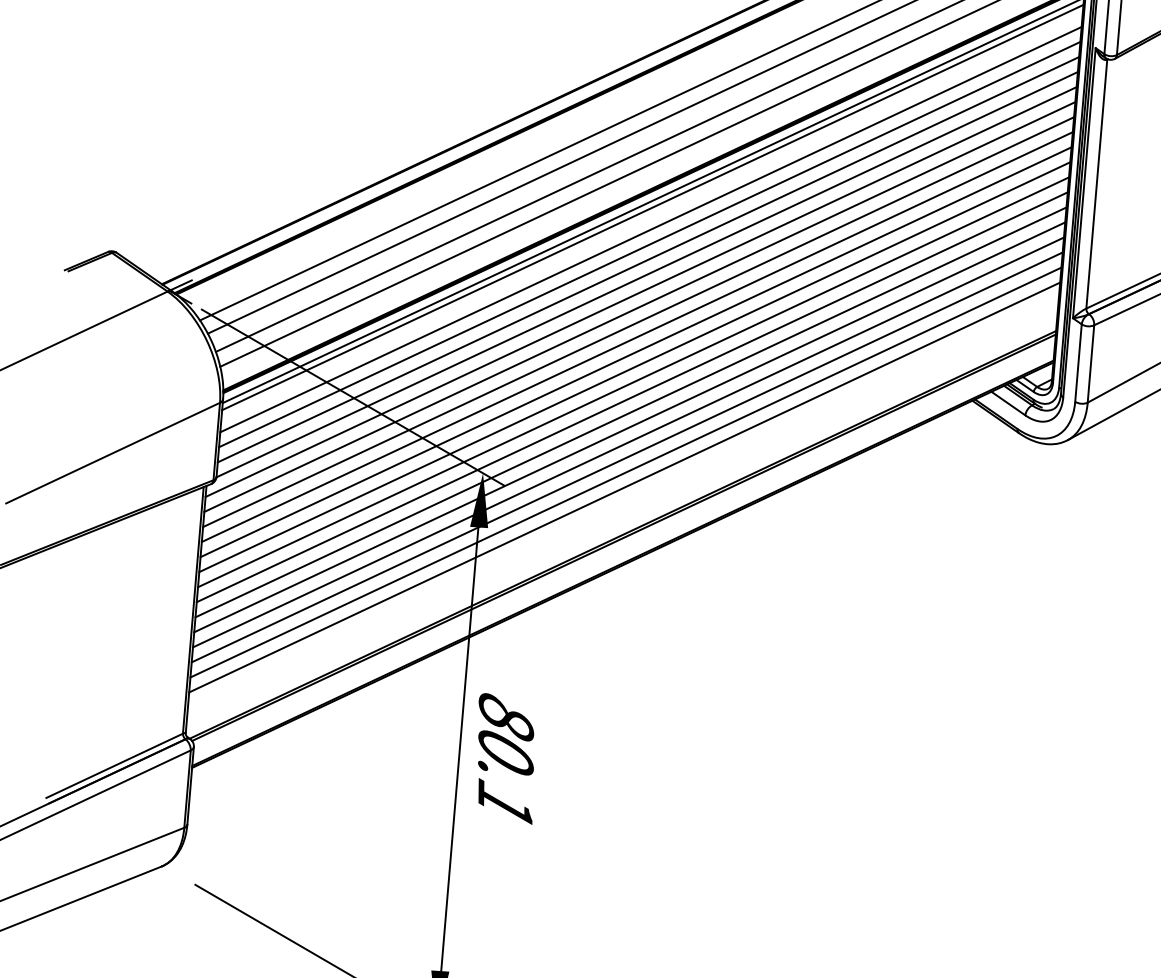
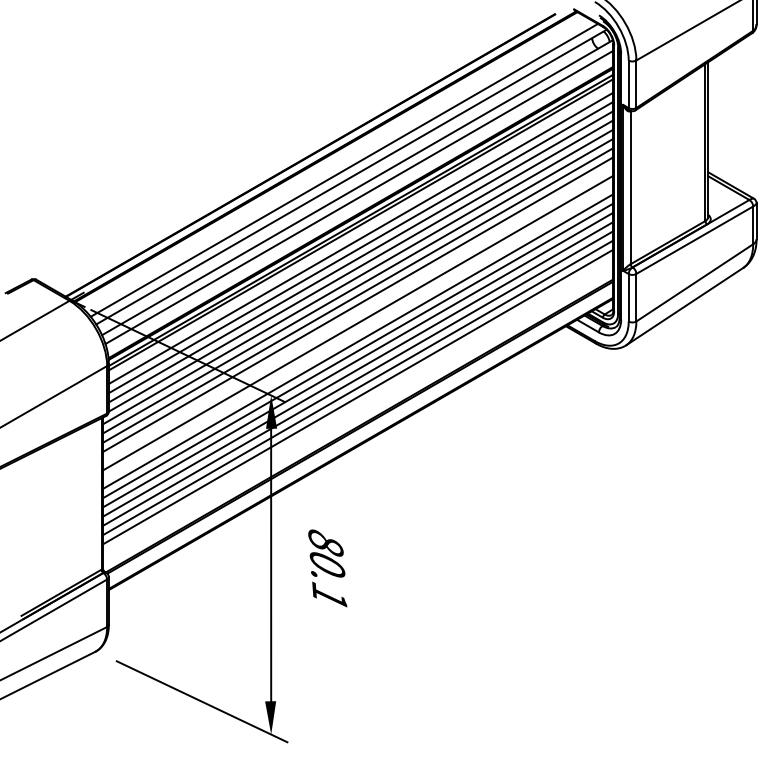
line: (636, 351) -> (358, 313), removed
line: (633, 382) -> (358, 332), removed
text: (505, 758) -> (327, 568), moved

